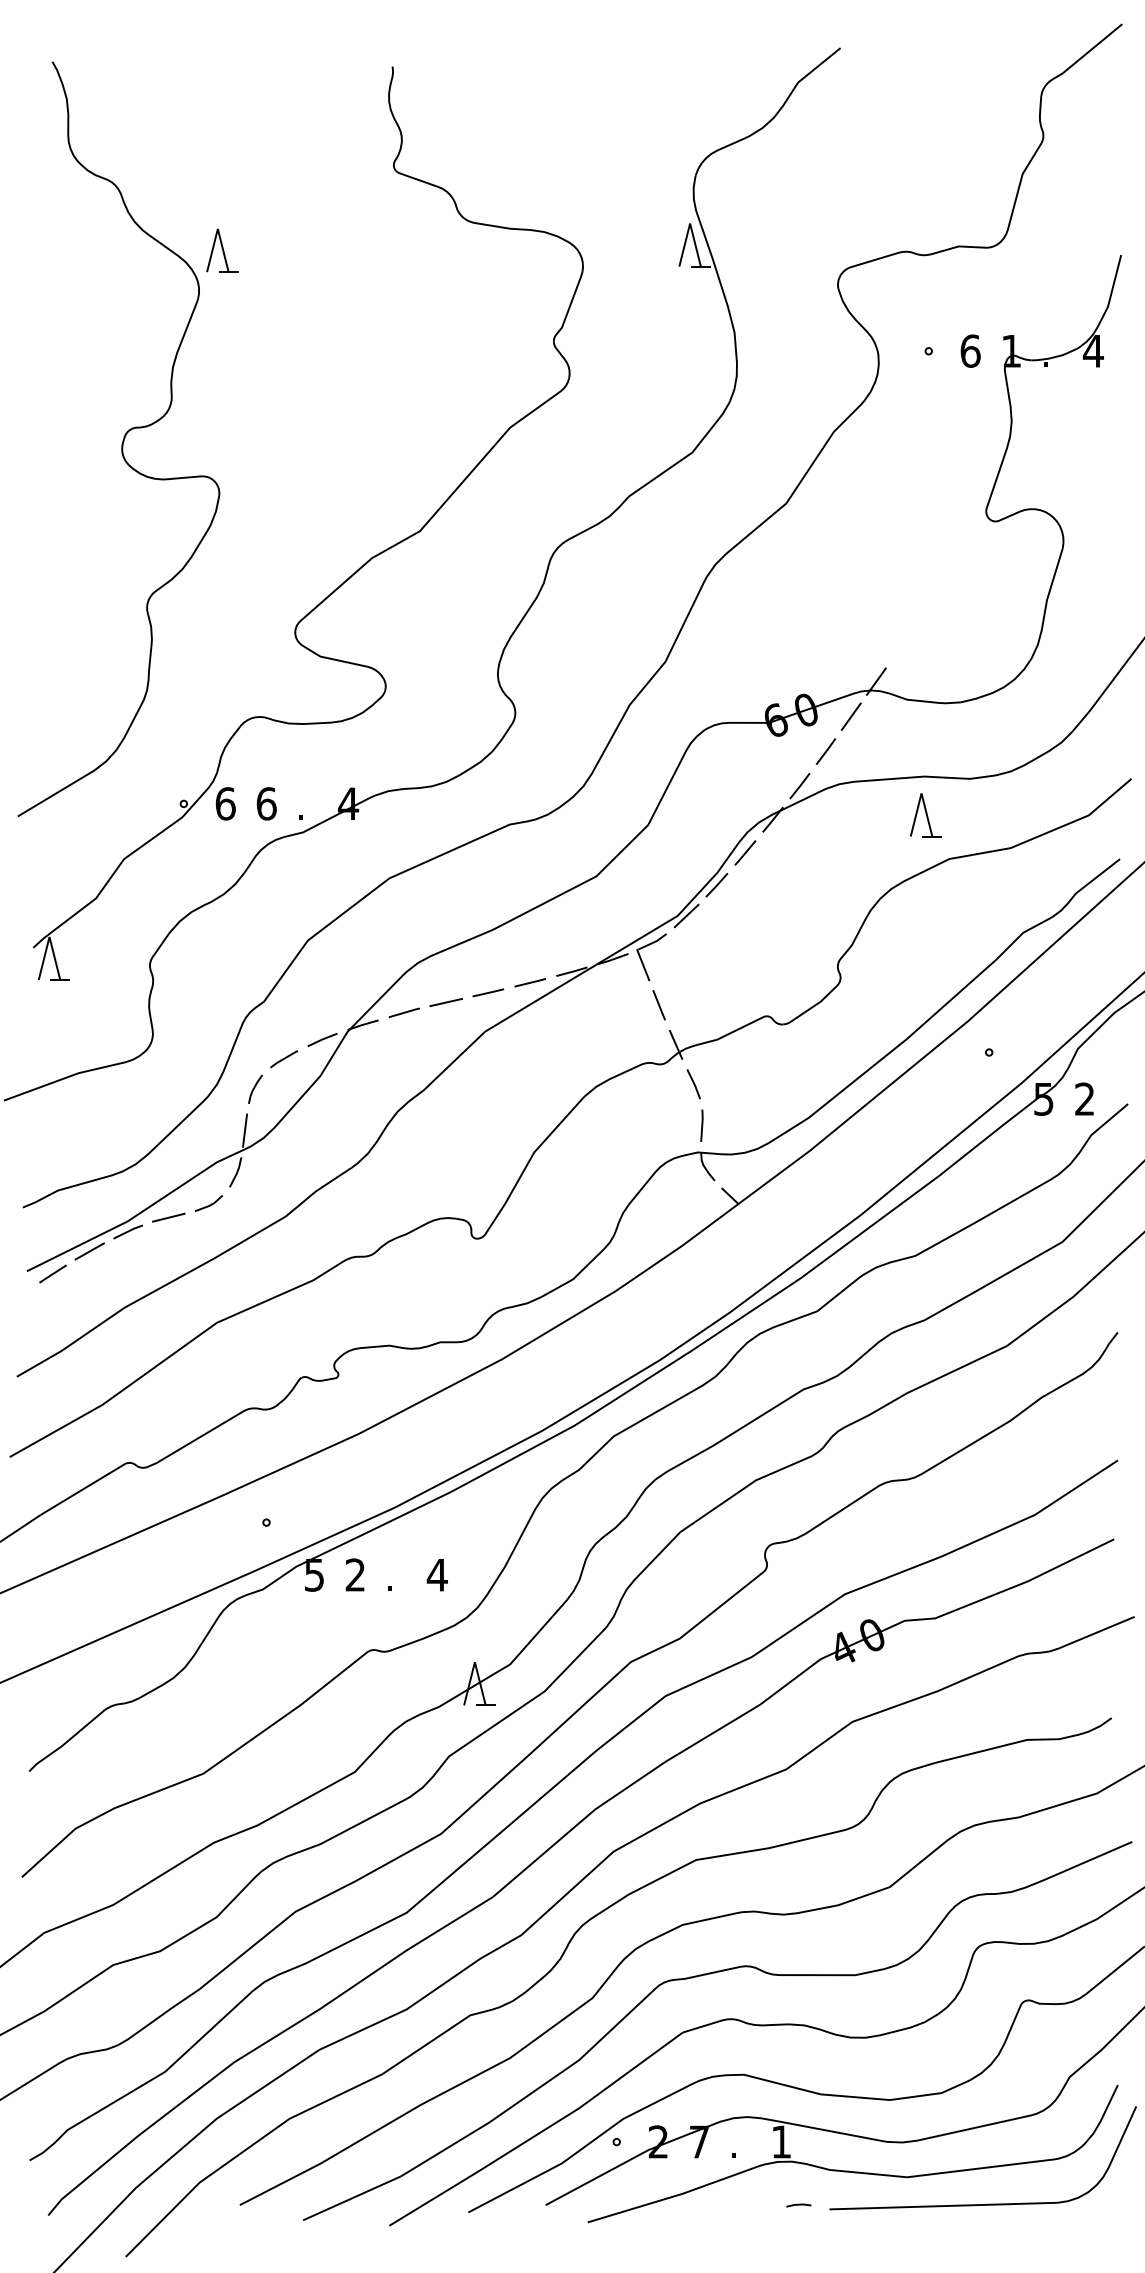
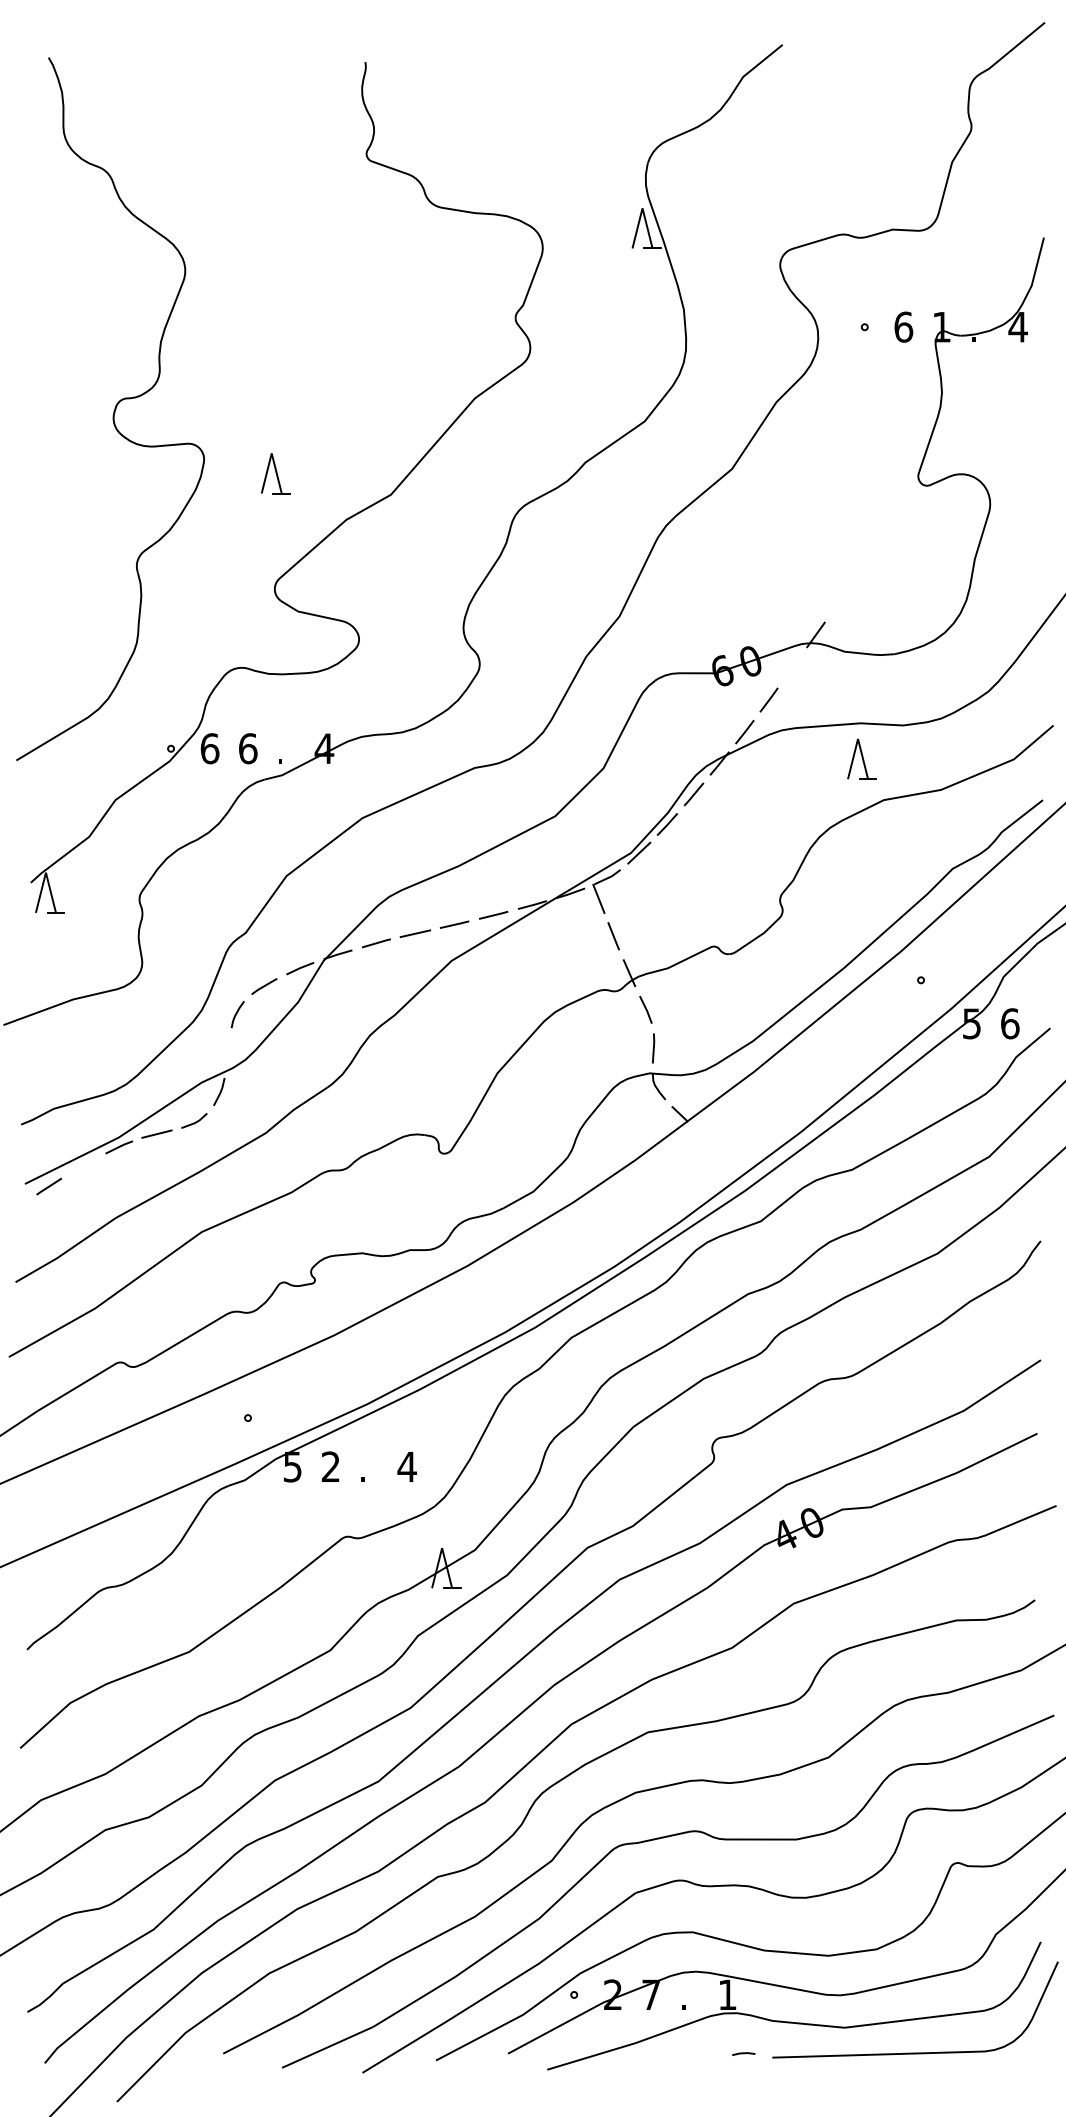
part: (221, 250) -> (275, 473), moved
line: (851, 716) -> (792, 667), removed
text: (1085, 1098) -> (1010, 1023), 2 -> 6
line: (244, 1131) -> (227, 1053), removed
line: (89, 1251) -> (83, 1165), removed

